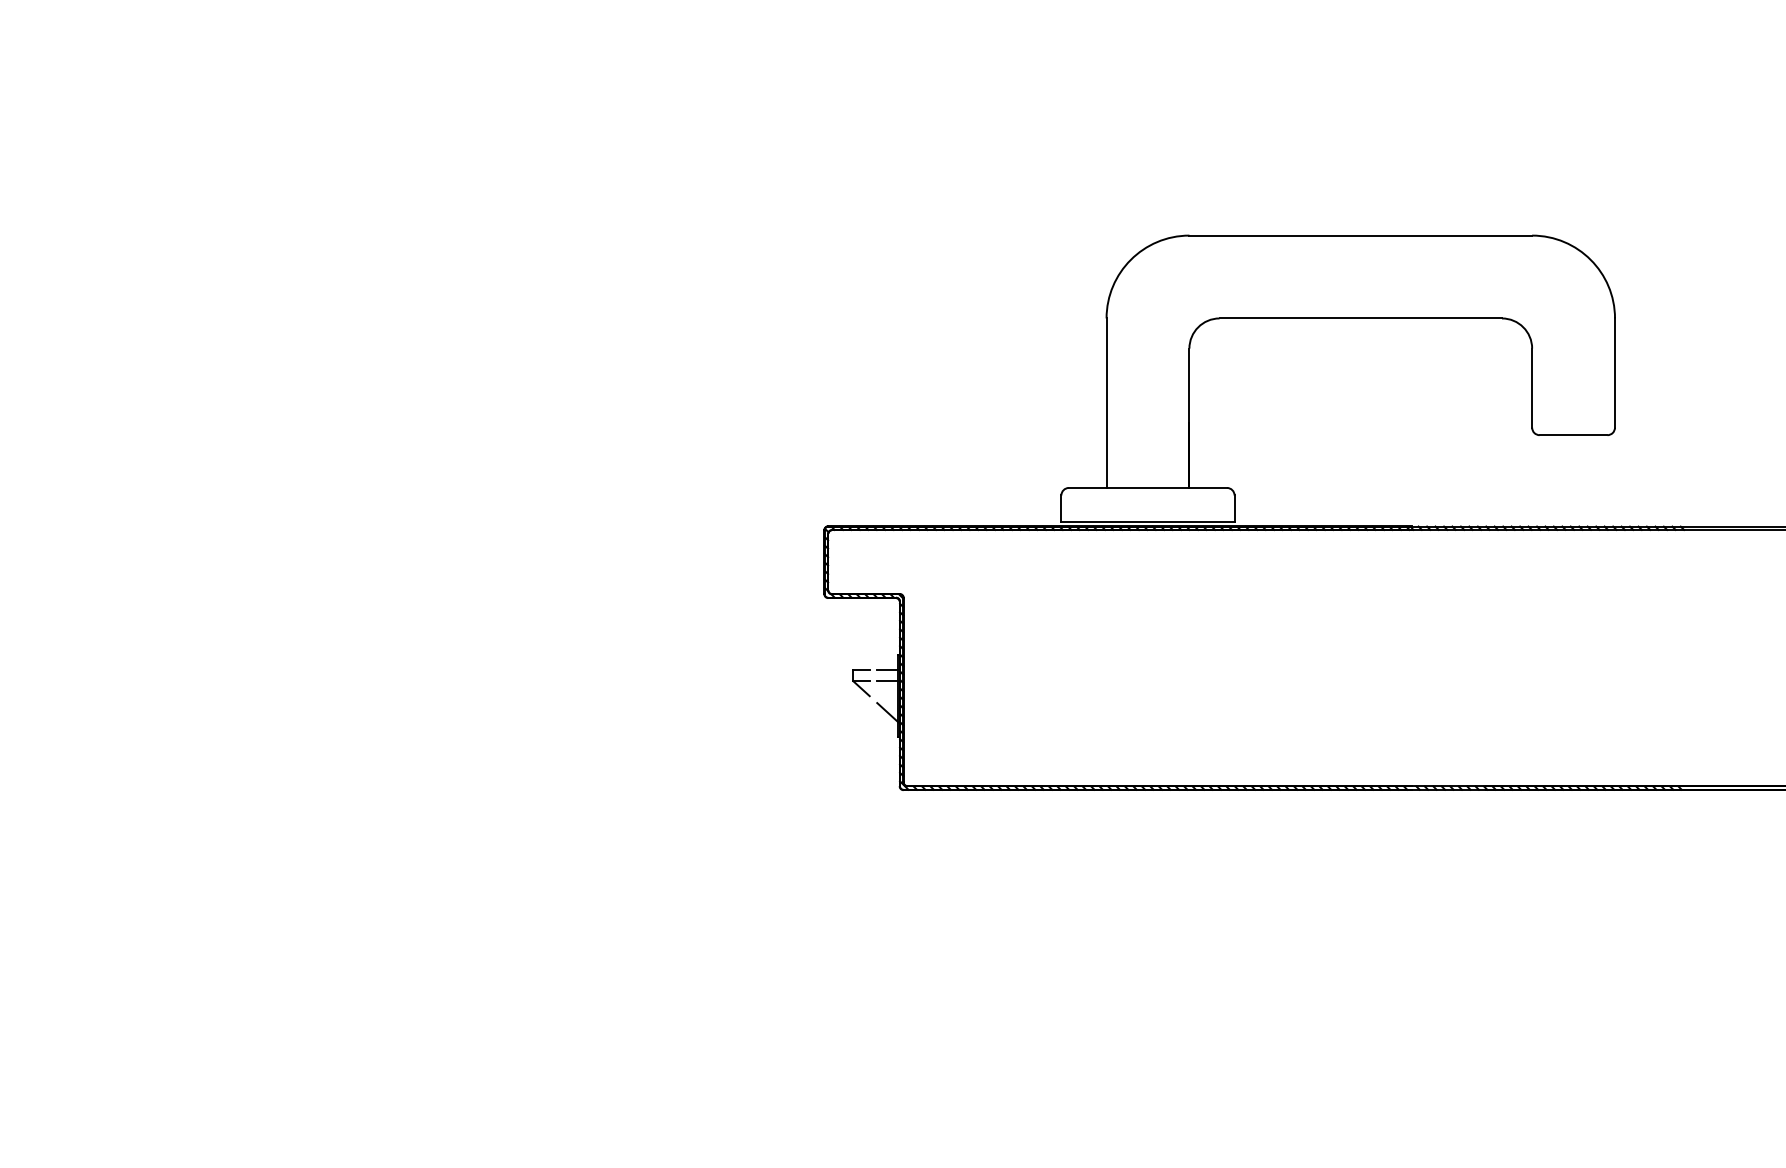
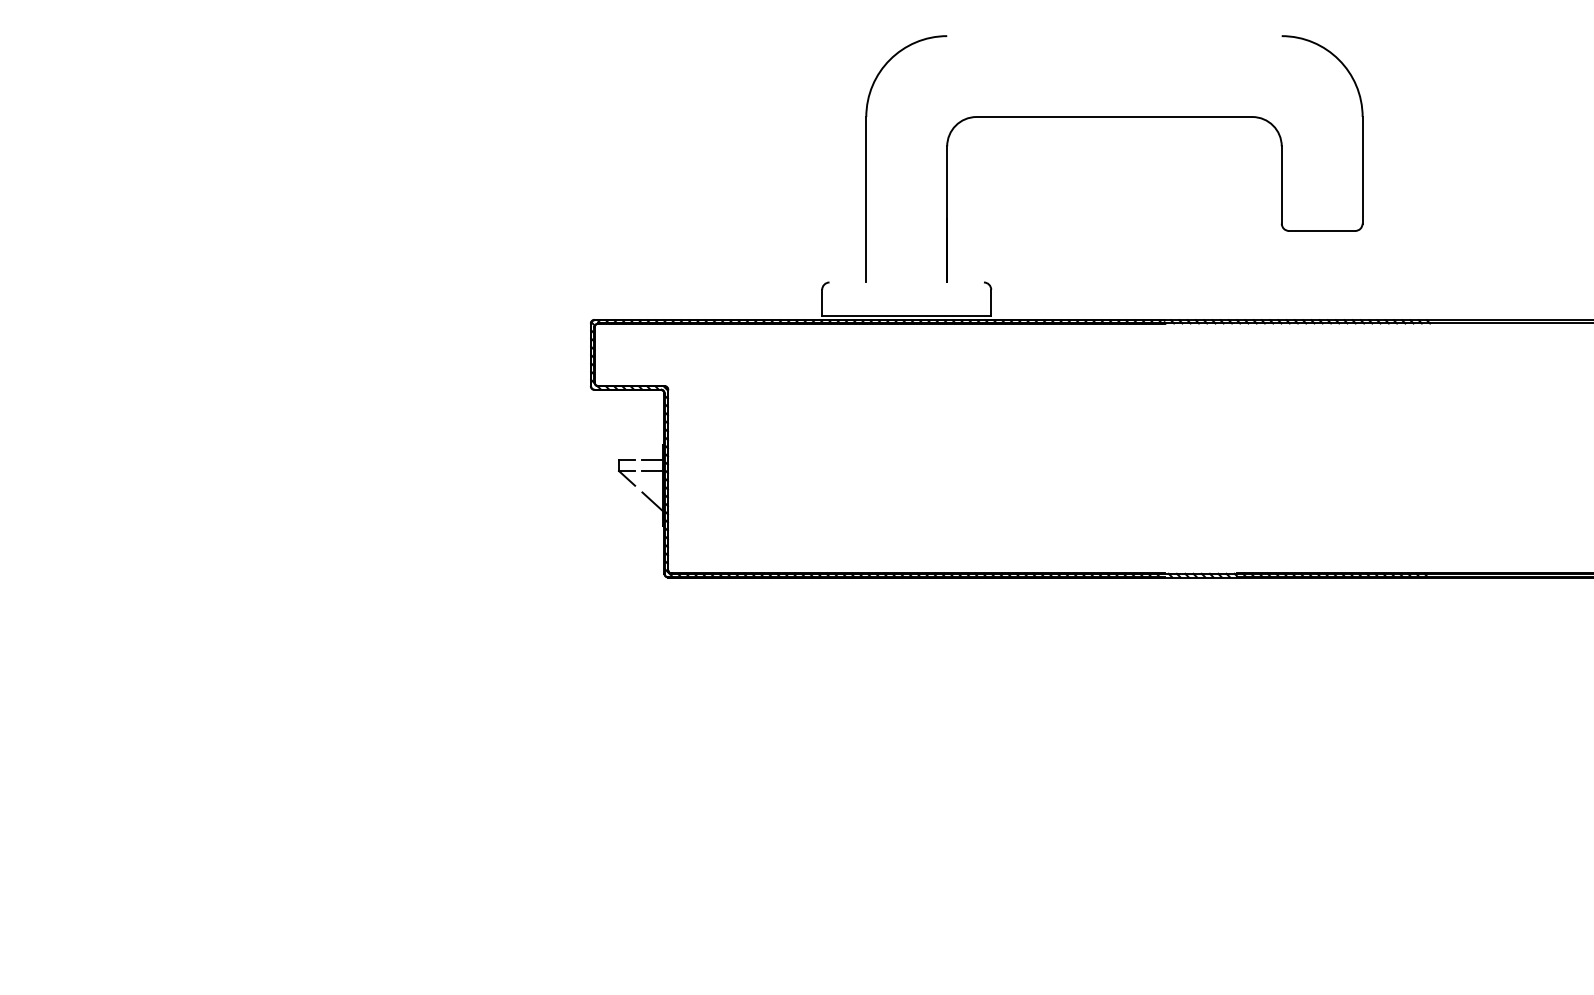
line: (1360, 235) -> (1114, 36), removed
line: (1147, 487) -> (906, 282), removed

